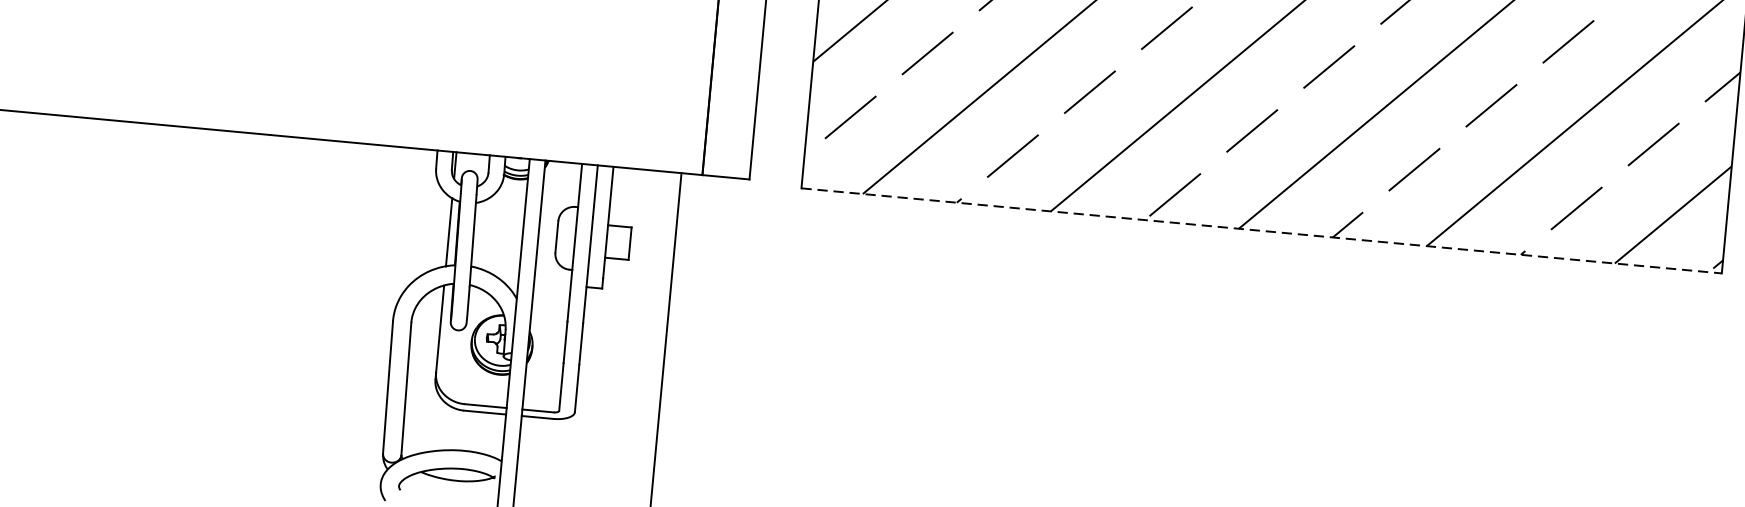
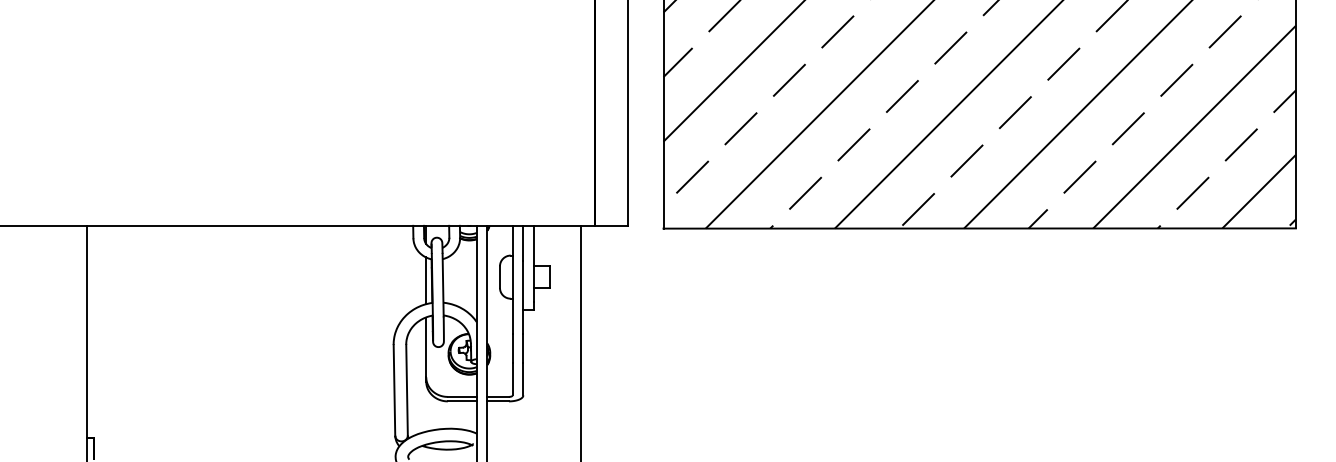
line: (1262, 230) -> (980, 228), dashed -> solid

